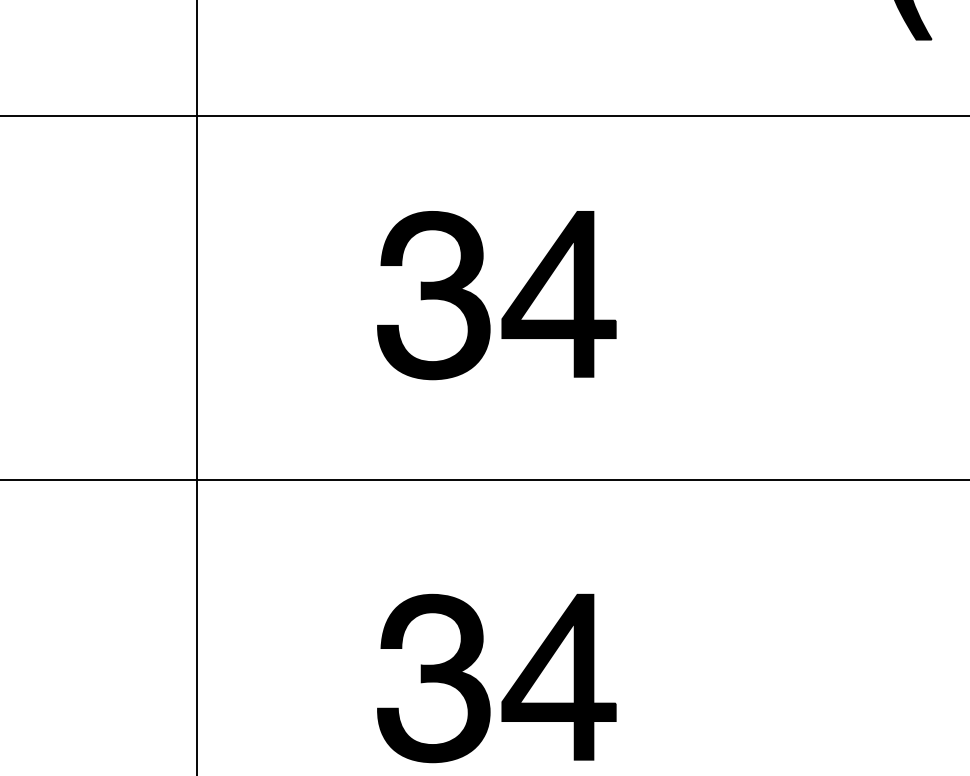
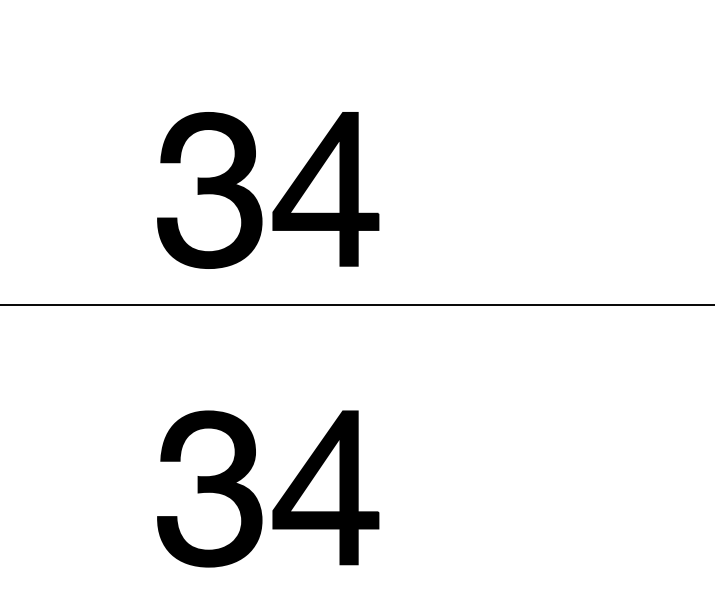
part: (484, 304) -> (256, 198), moved

